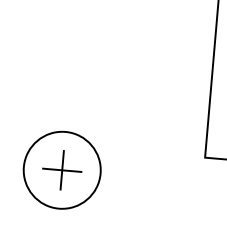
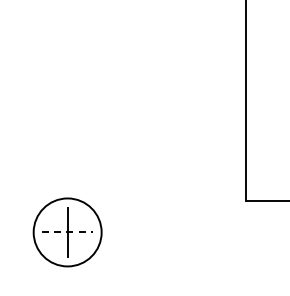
circle: (62, 170) -> (67, 232), size x0.7
line: (62, 170) -> (68, 232), solid -> dashed

